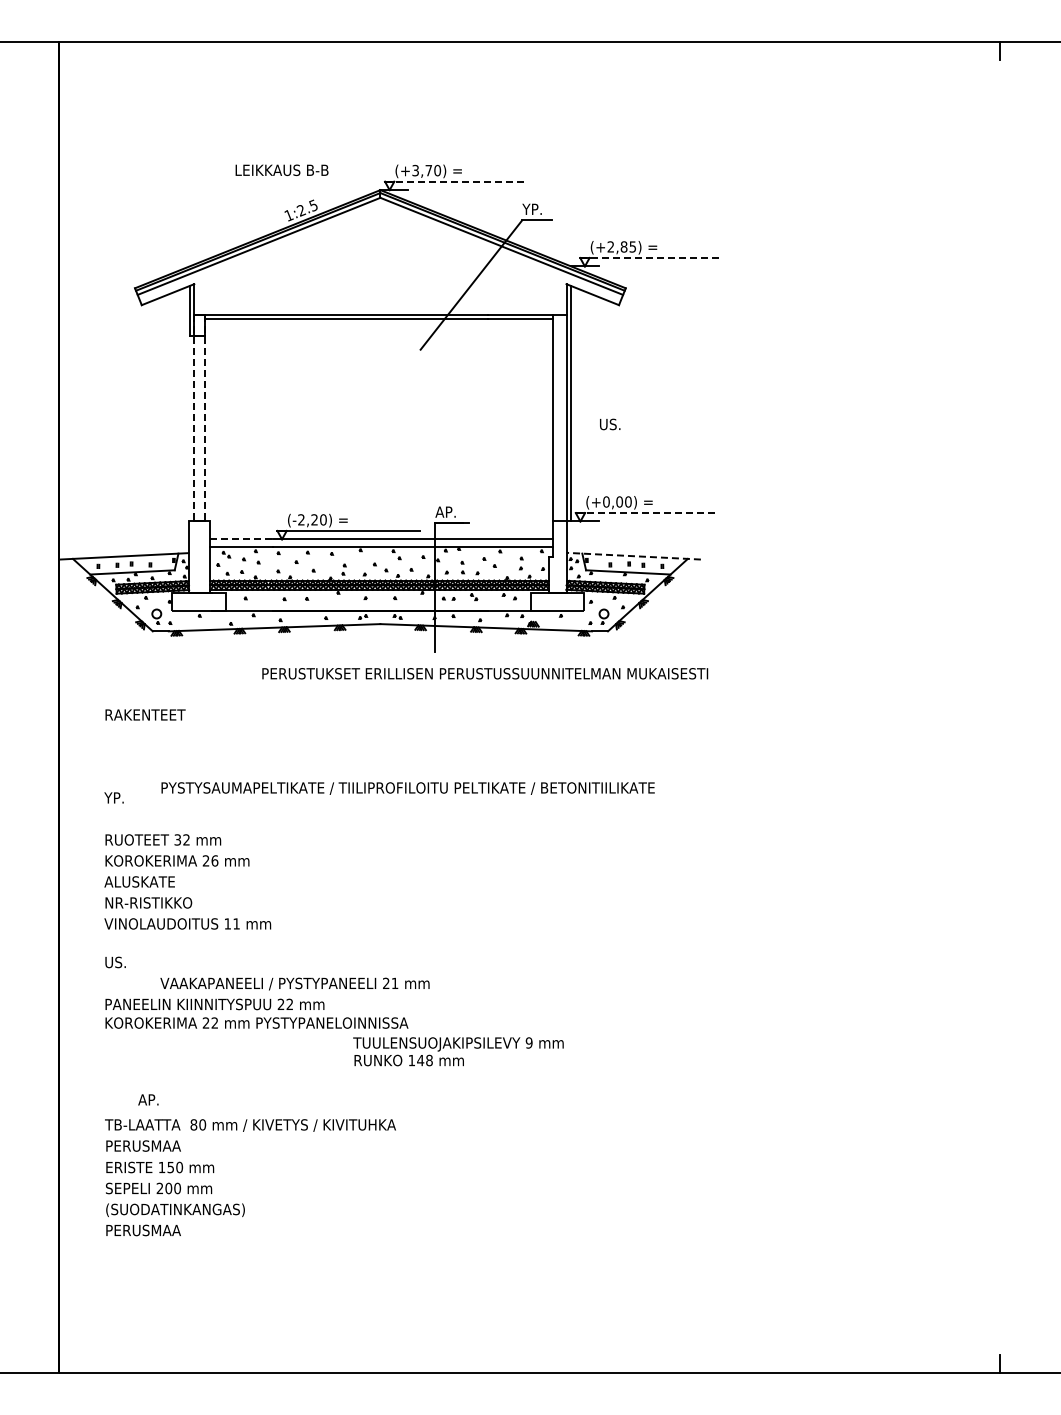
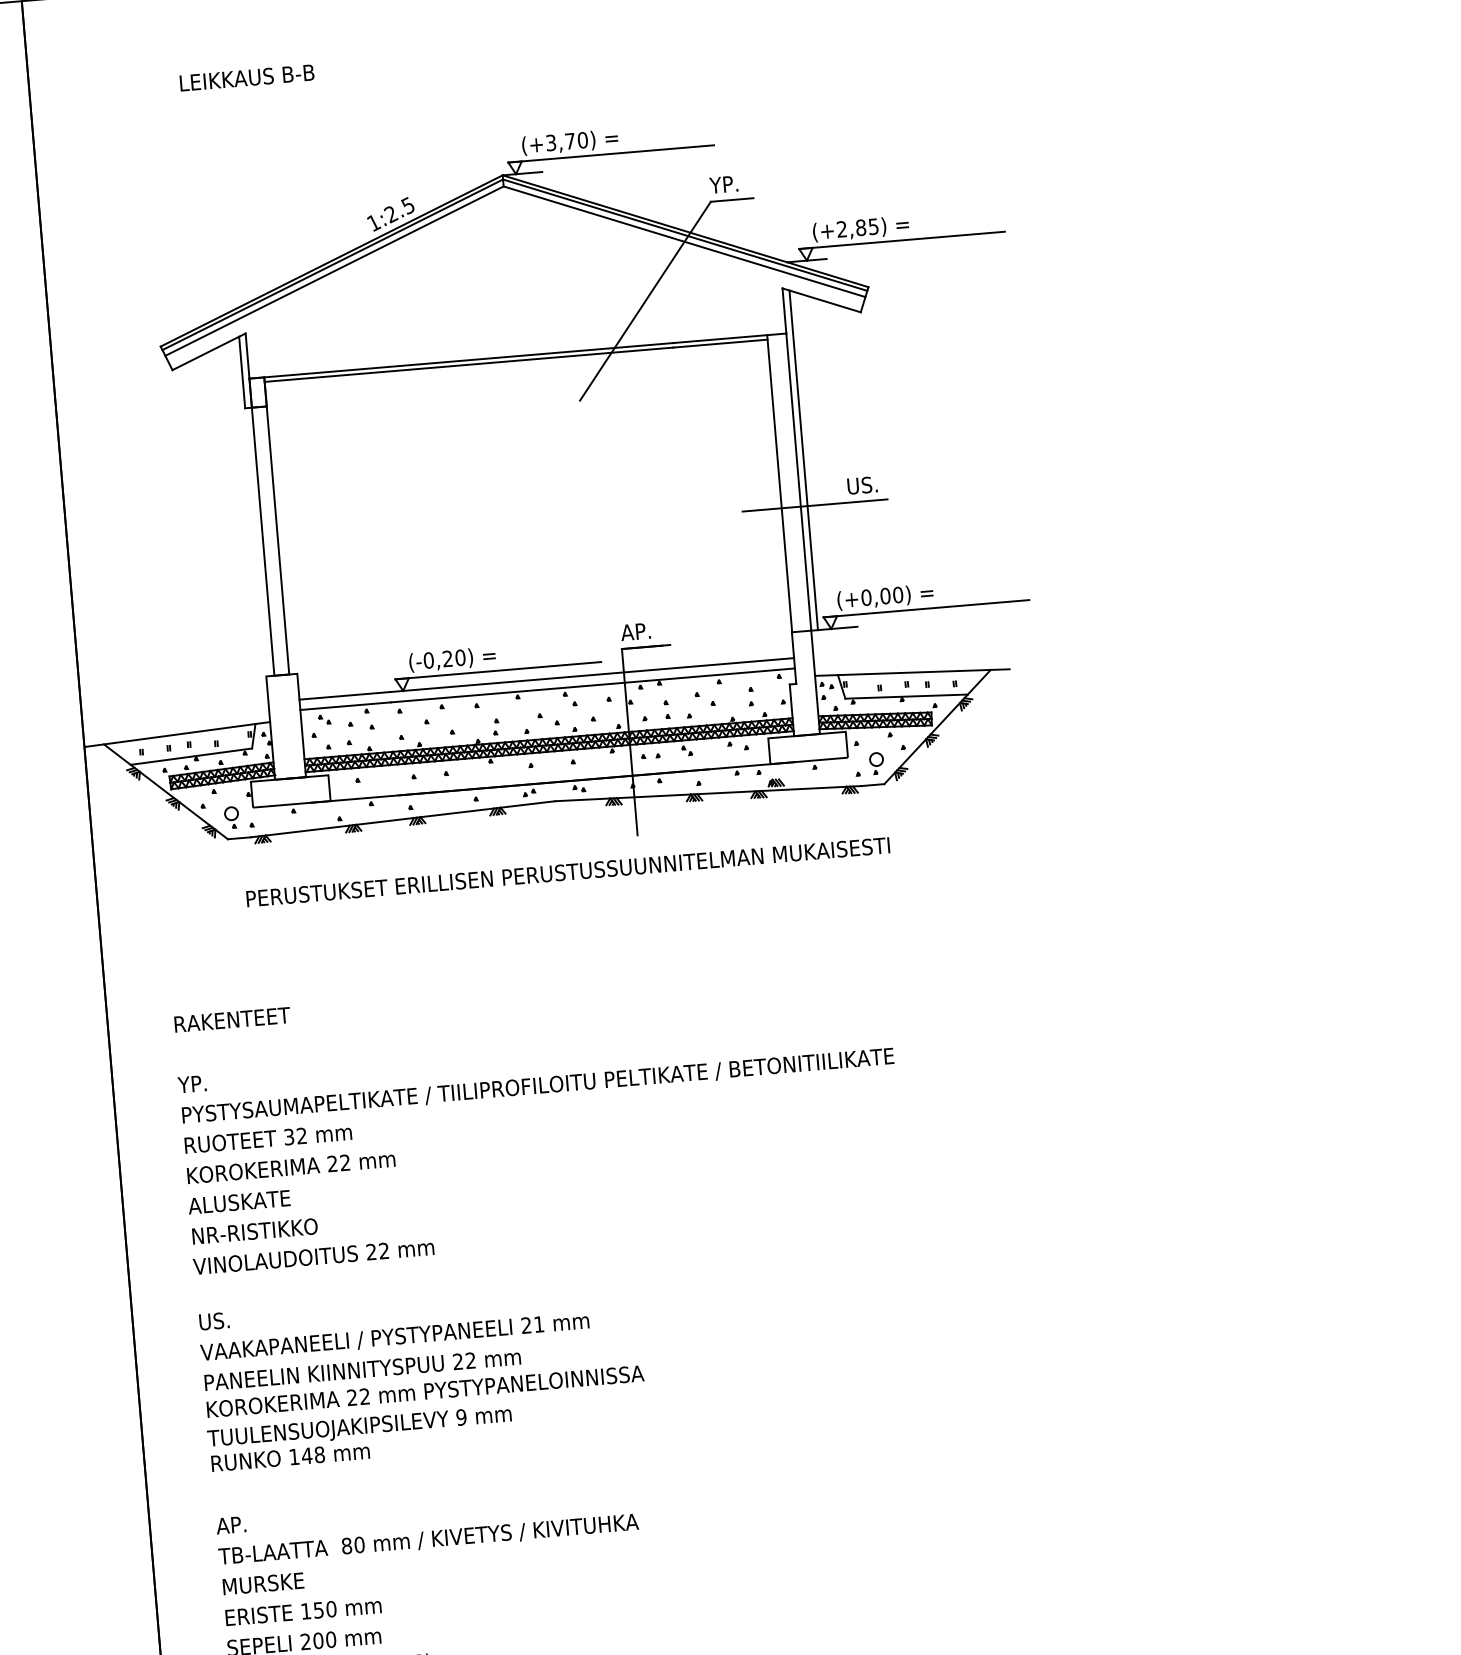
text: (281, 169) -> (246, 76), moved
line: (456, 181) -> (611, 153), dashed -> solid
line: (652, 258) -> (903, 240), dashed -> solid
line: (194, 418) -> (262, 527), dashed -> solid
line: (204, 418) -> (276, 525), dashed -> solid
line: (576, 435) -> (815, 505), added
line: (647, 513) -> (927, 609), dashed -> solid
text: (301, 519) -> (428, 659), (-2,20) -> (-0,20)
line: (242, 539) -> (346, 695), dashed -> solid
line: (633, 556) -> (912, 673), dashed -> solid
text: (485, 673) -> (568, 871), moved
text: (145, 714) -> (232, 1019), moved
text: (407, 788) -> (537, 1086), moved
text: (214, 860) -> (344, 1162), 26 -> 22
text: (231, 923) -> (376, 1251), 11 -> 22
text: (294, 983) -> (394, 1336), moved
text: (458, 1051) -> (360, 1438), moved
text: (148, 1099) -> (231, 1524), moved
text: (143, 1145) -> (276, 1581), PERUSMAA -> MURSKE

